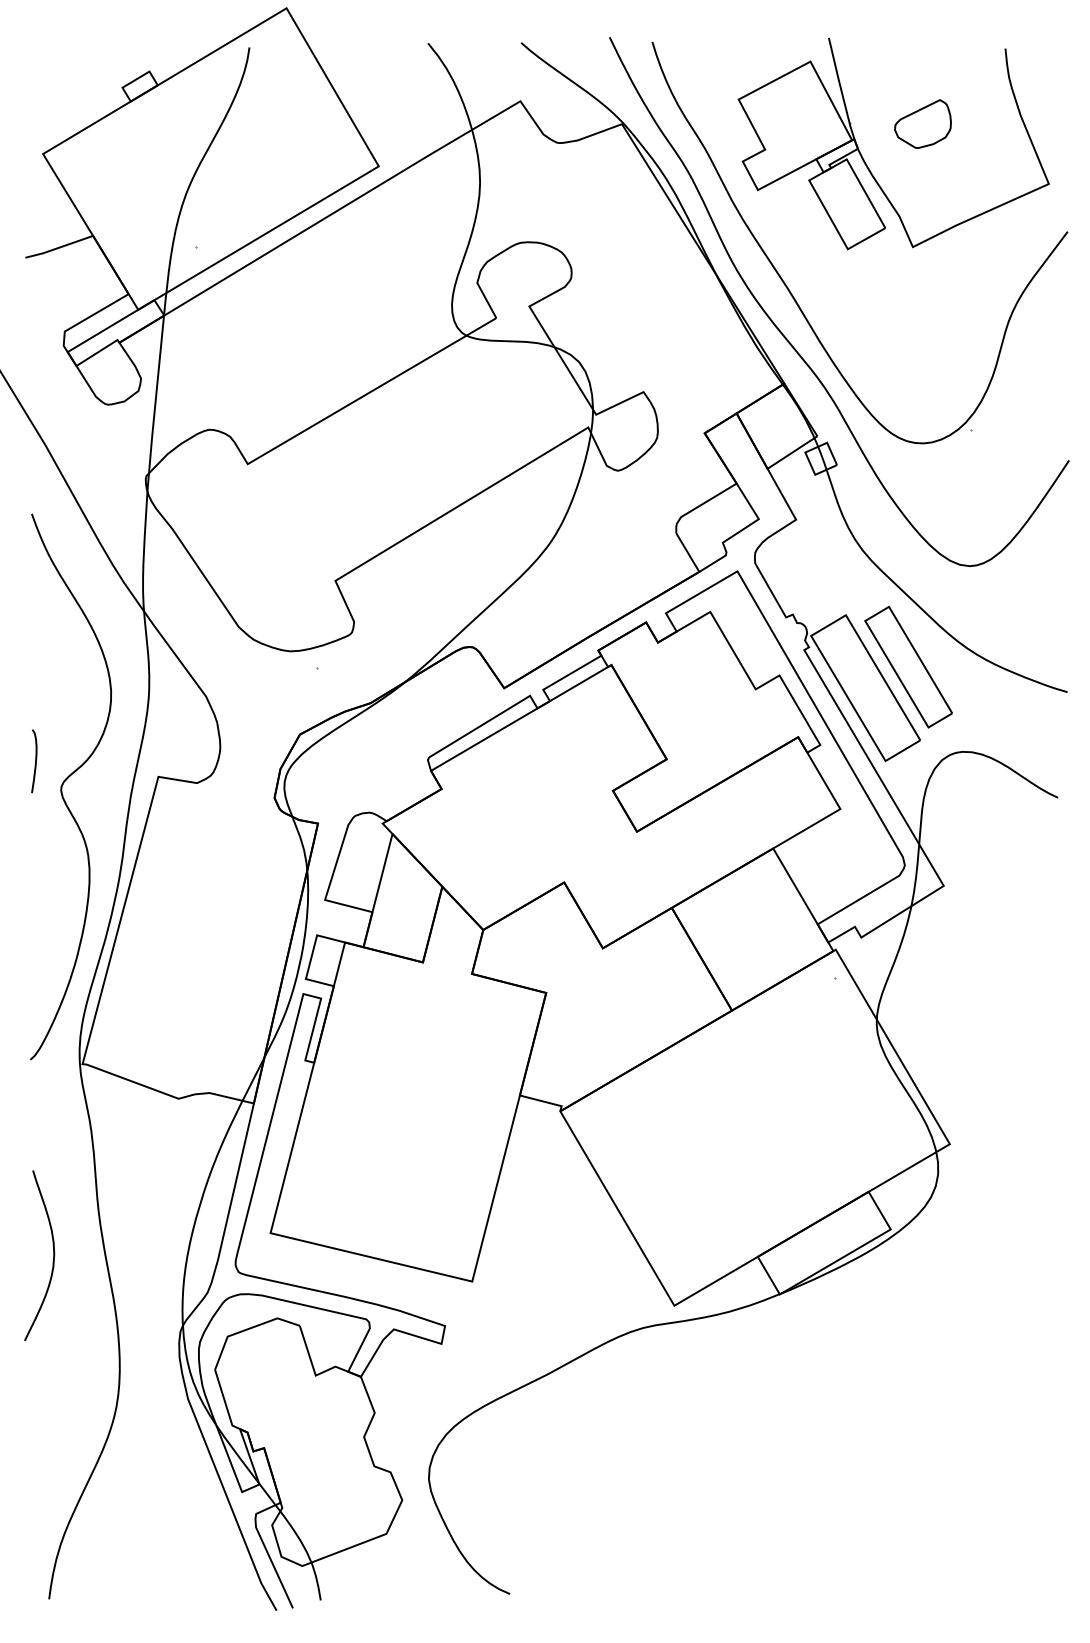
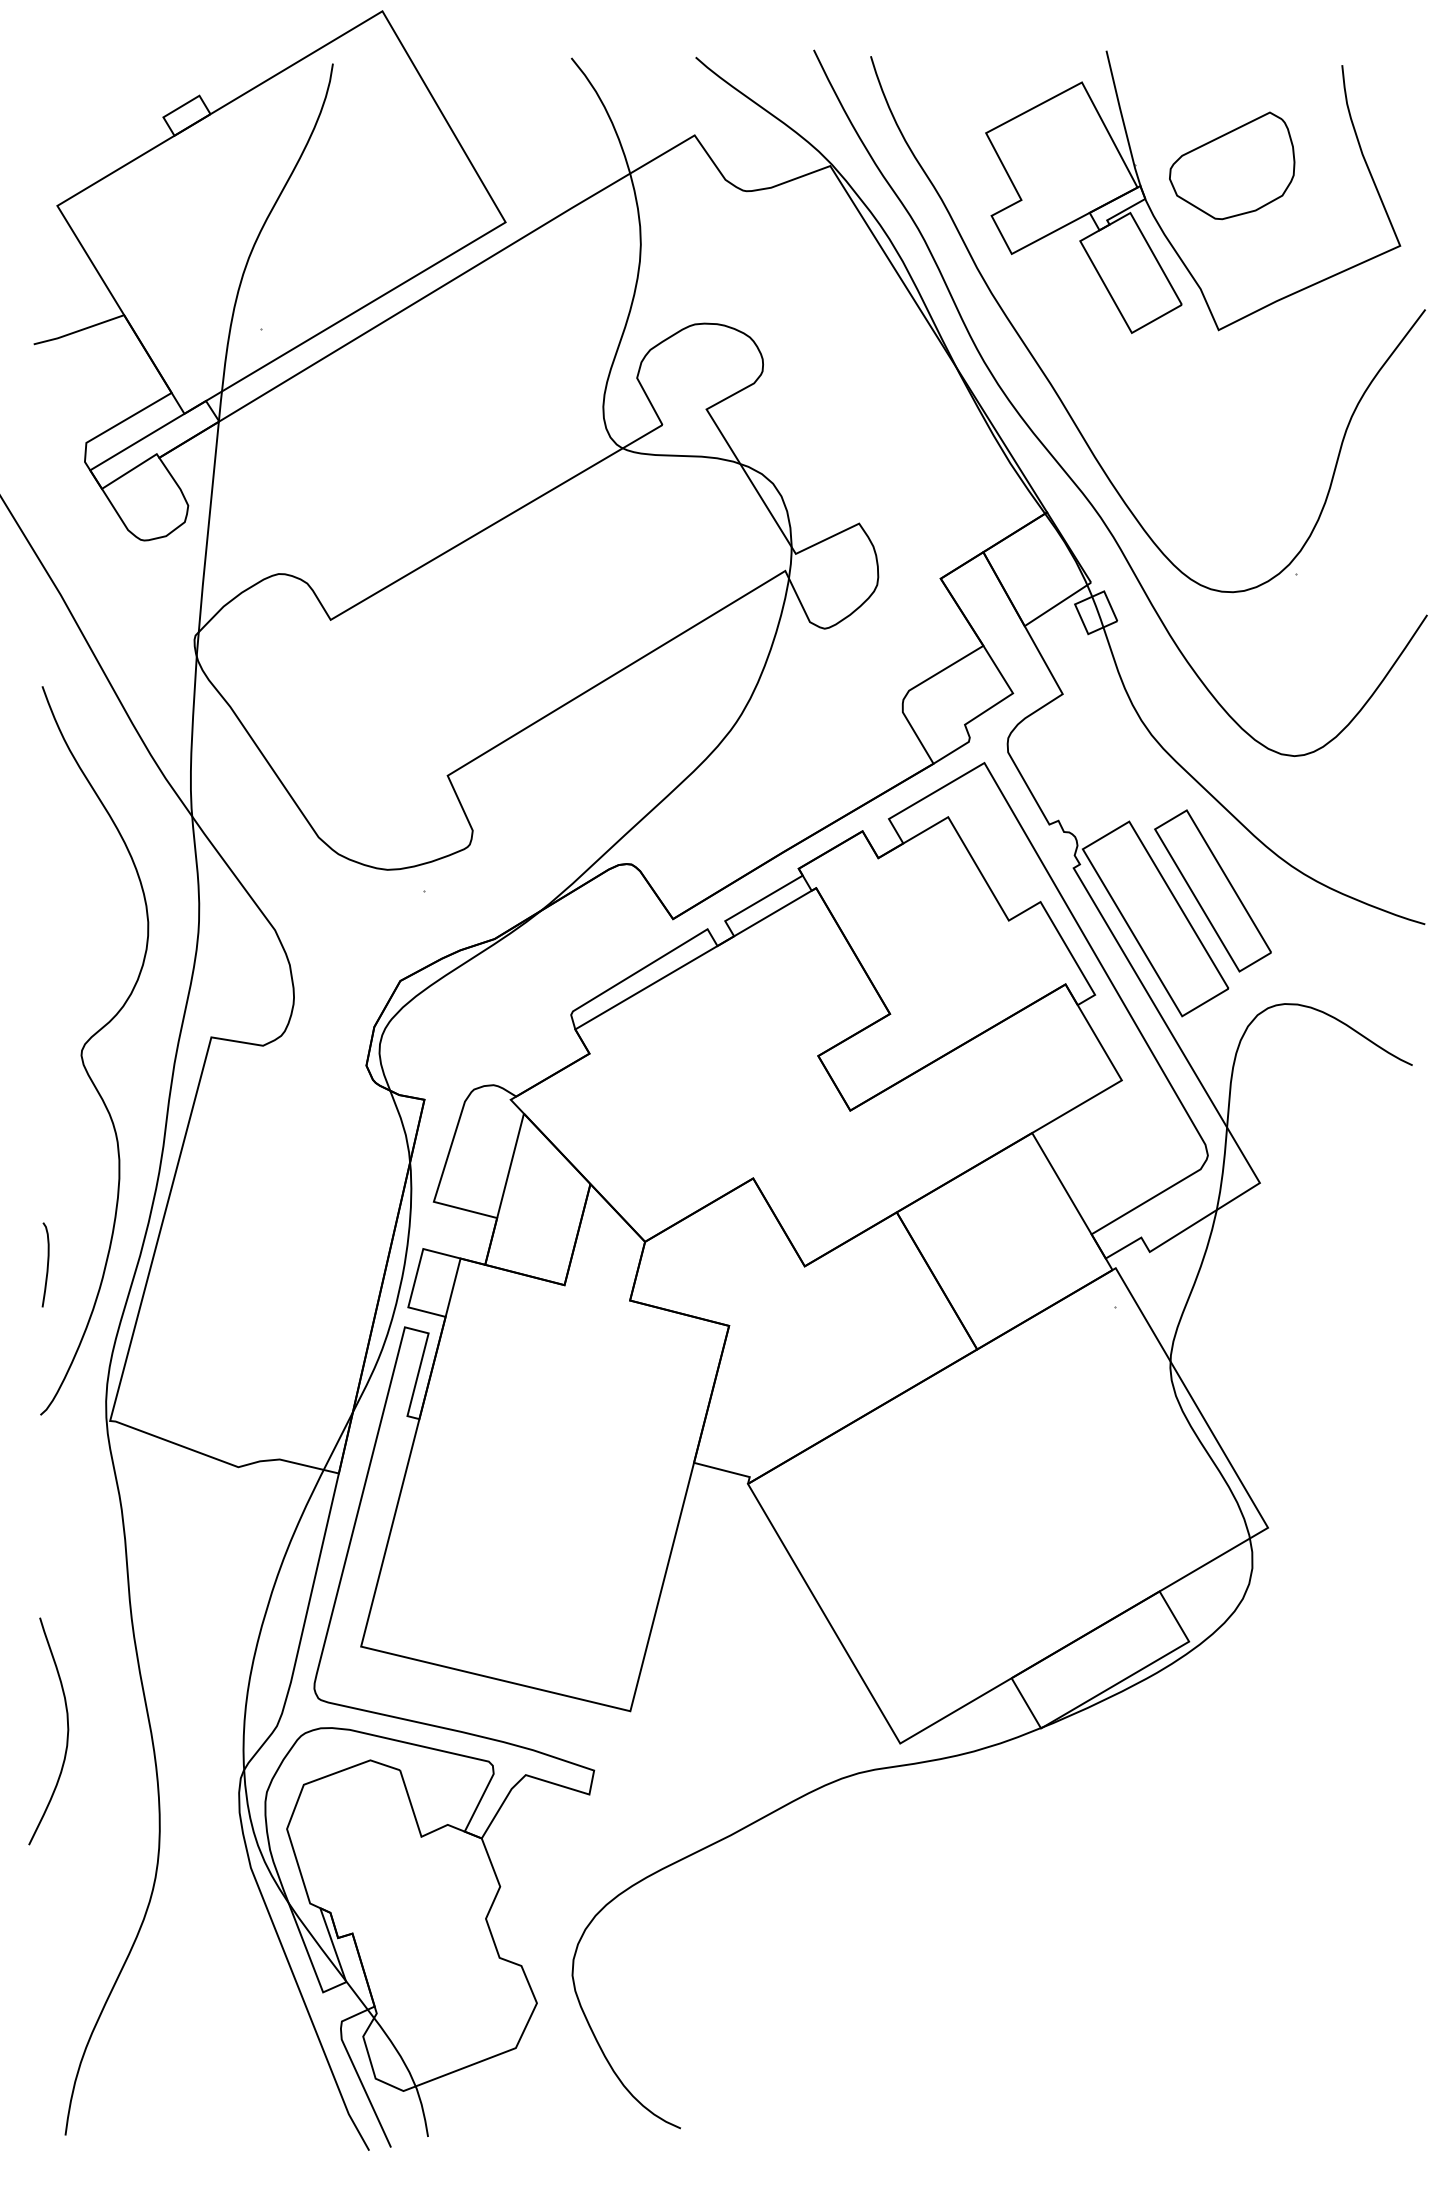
part: (922, 123) -> (1231, 165), size x1.67
curve: (35, 761) -> (47, 1265), moved
curve: (53, 1255) -> (67, 1731), moved

